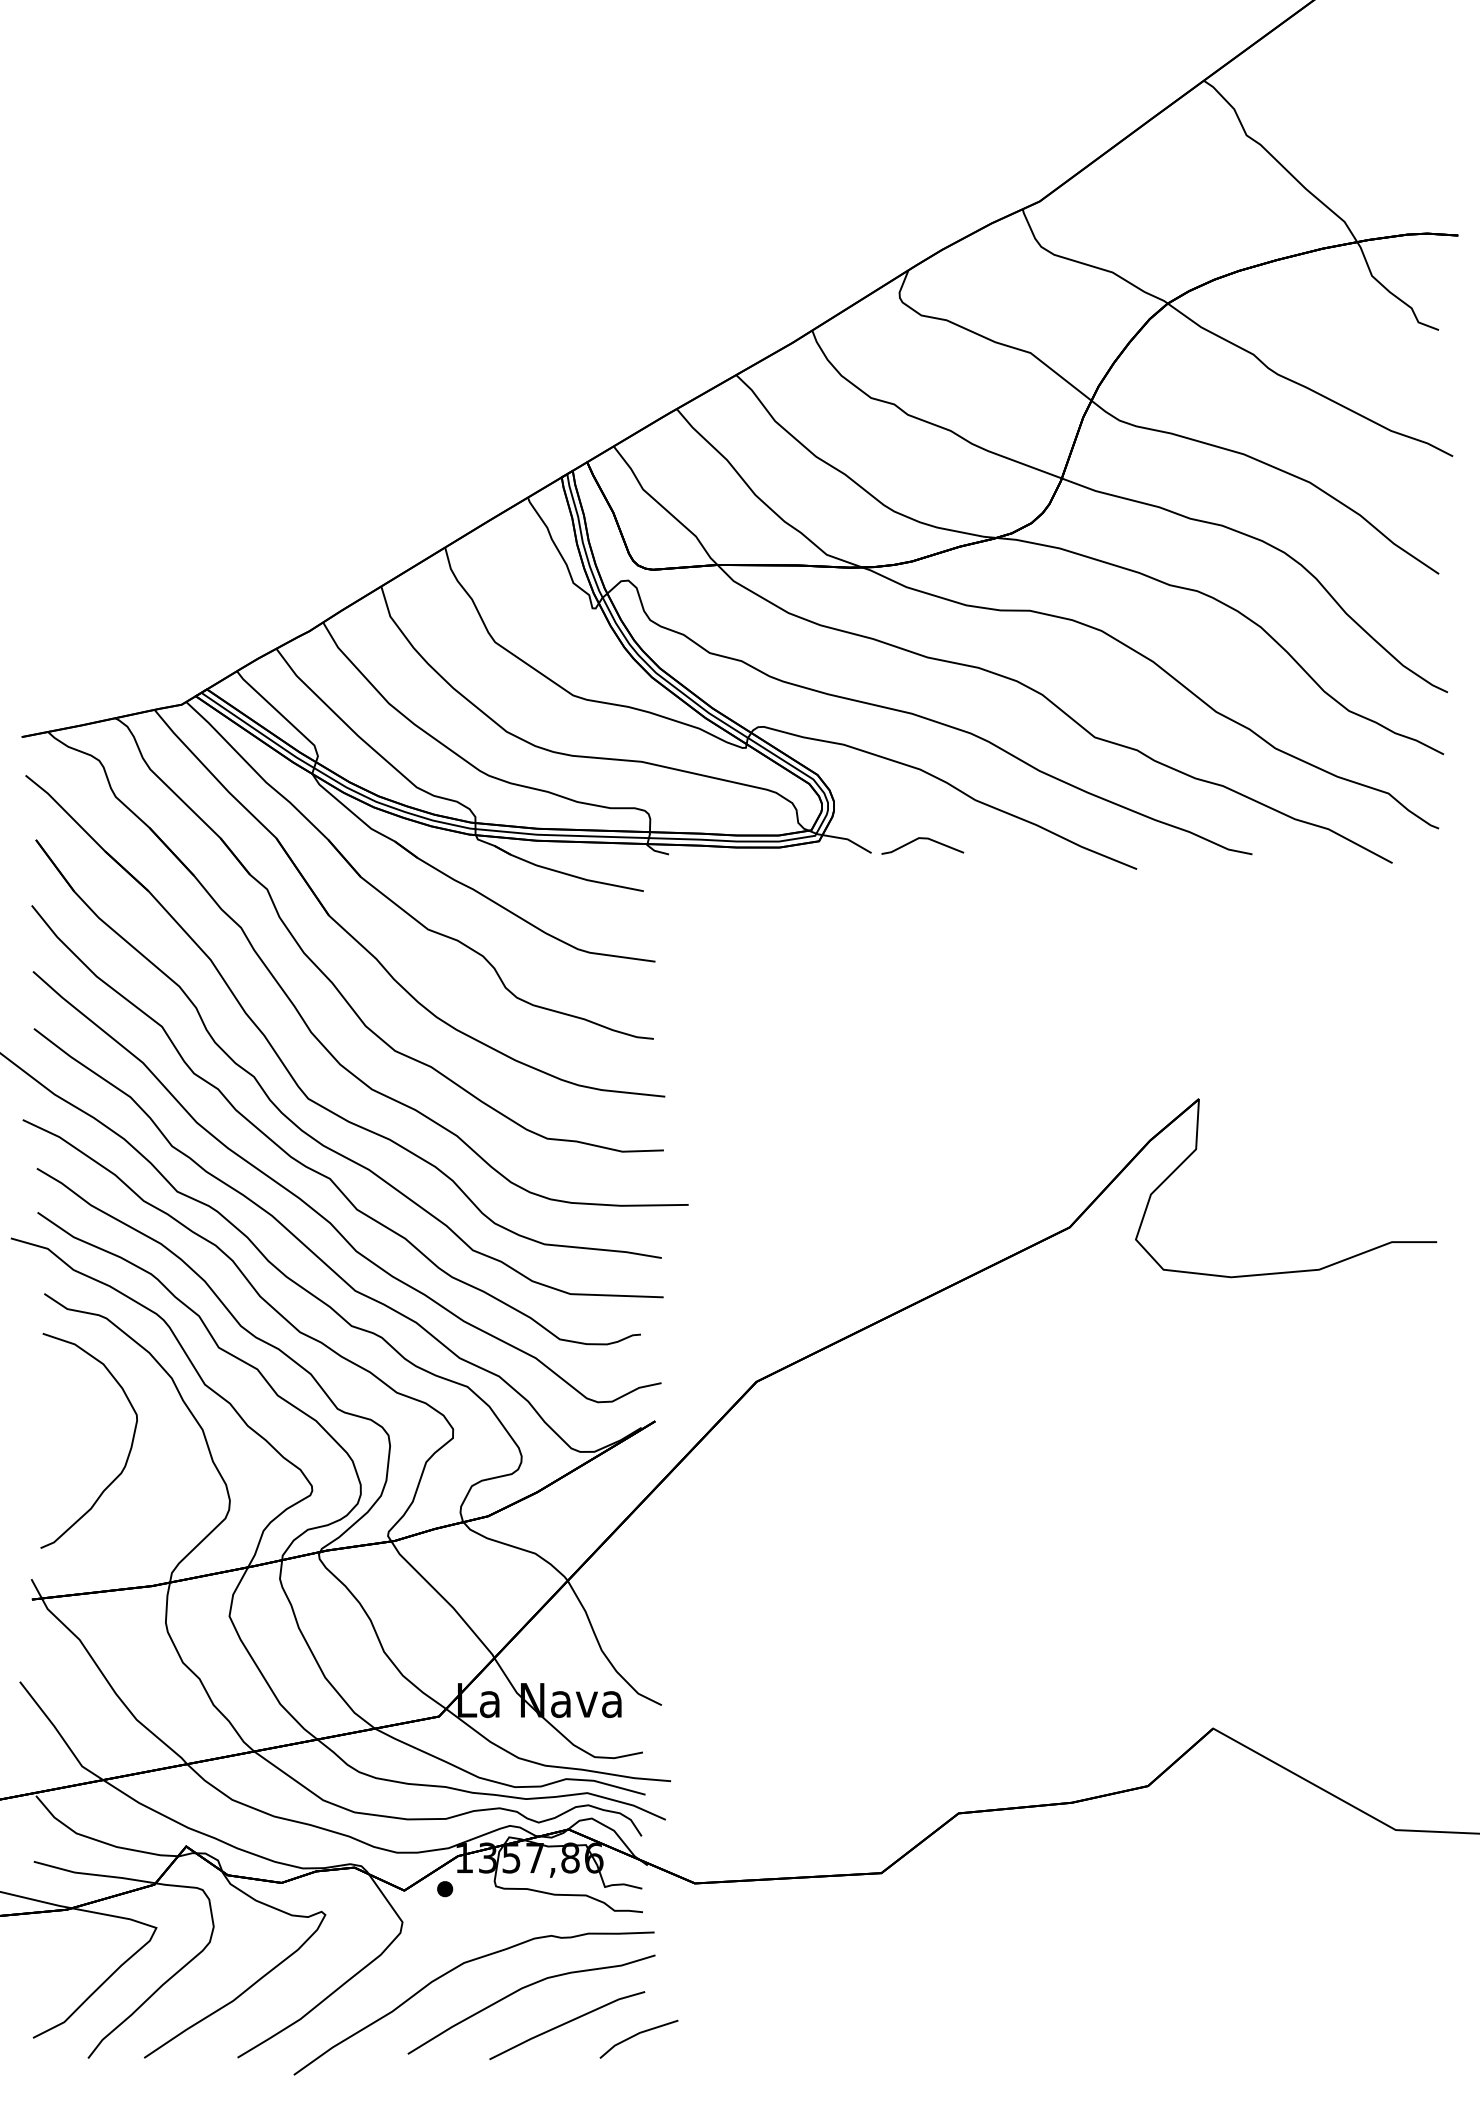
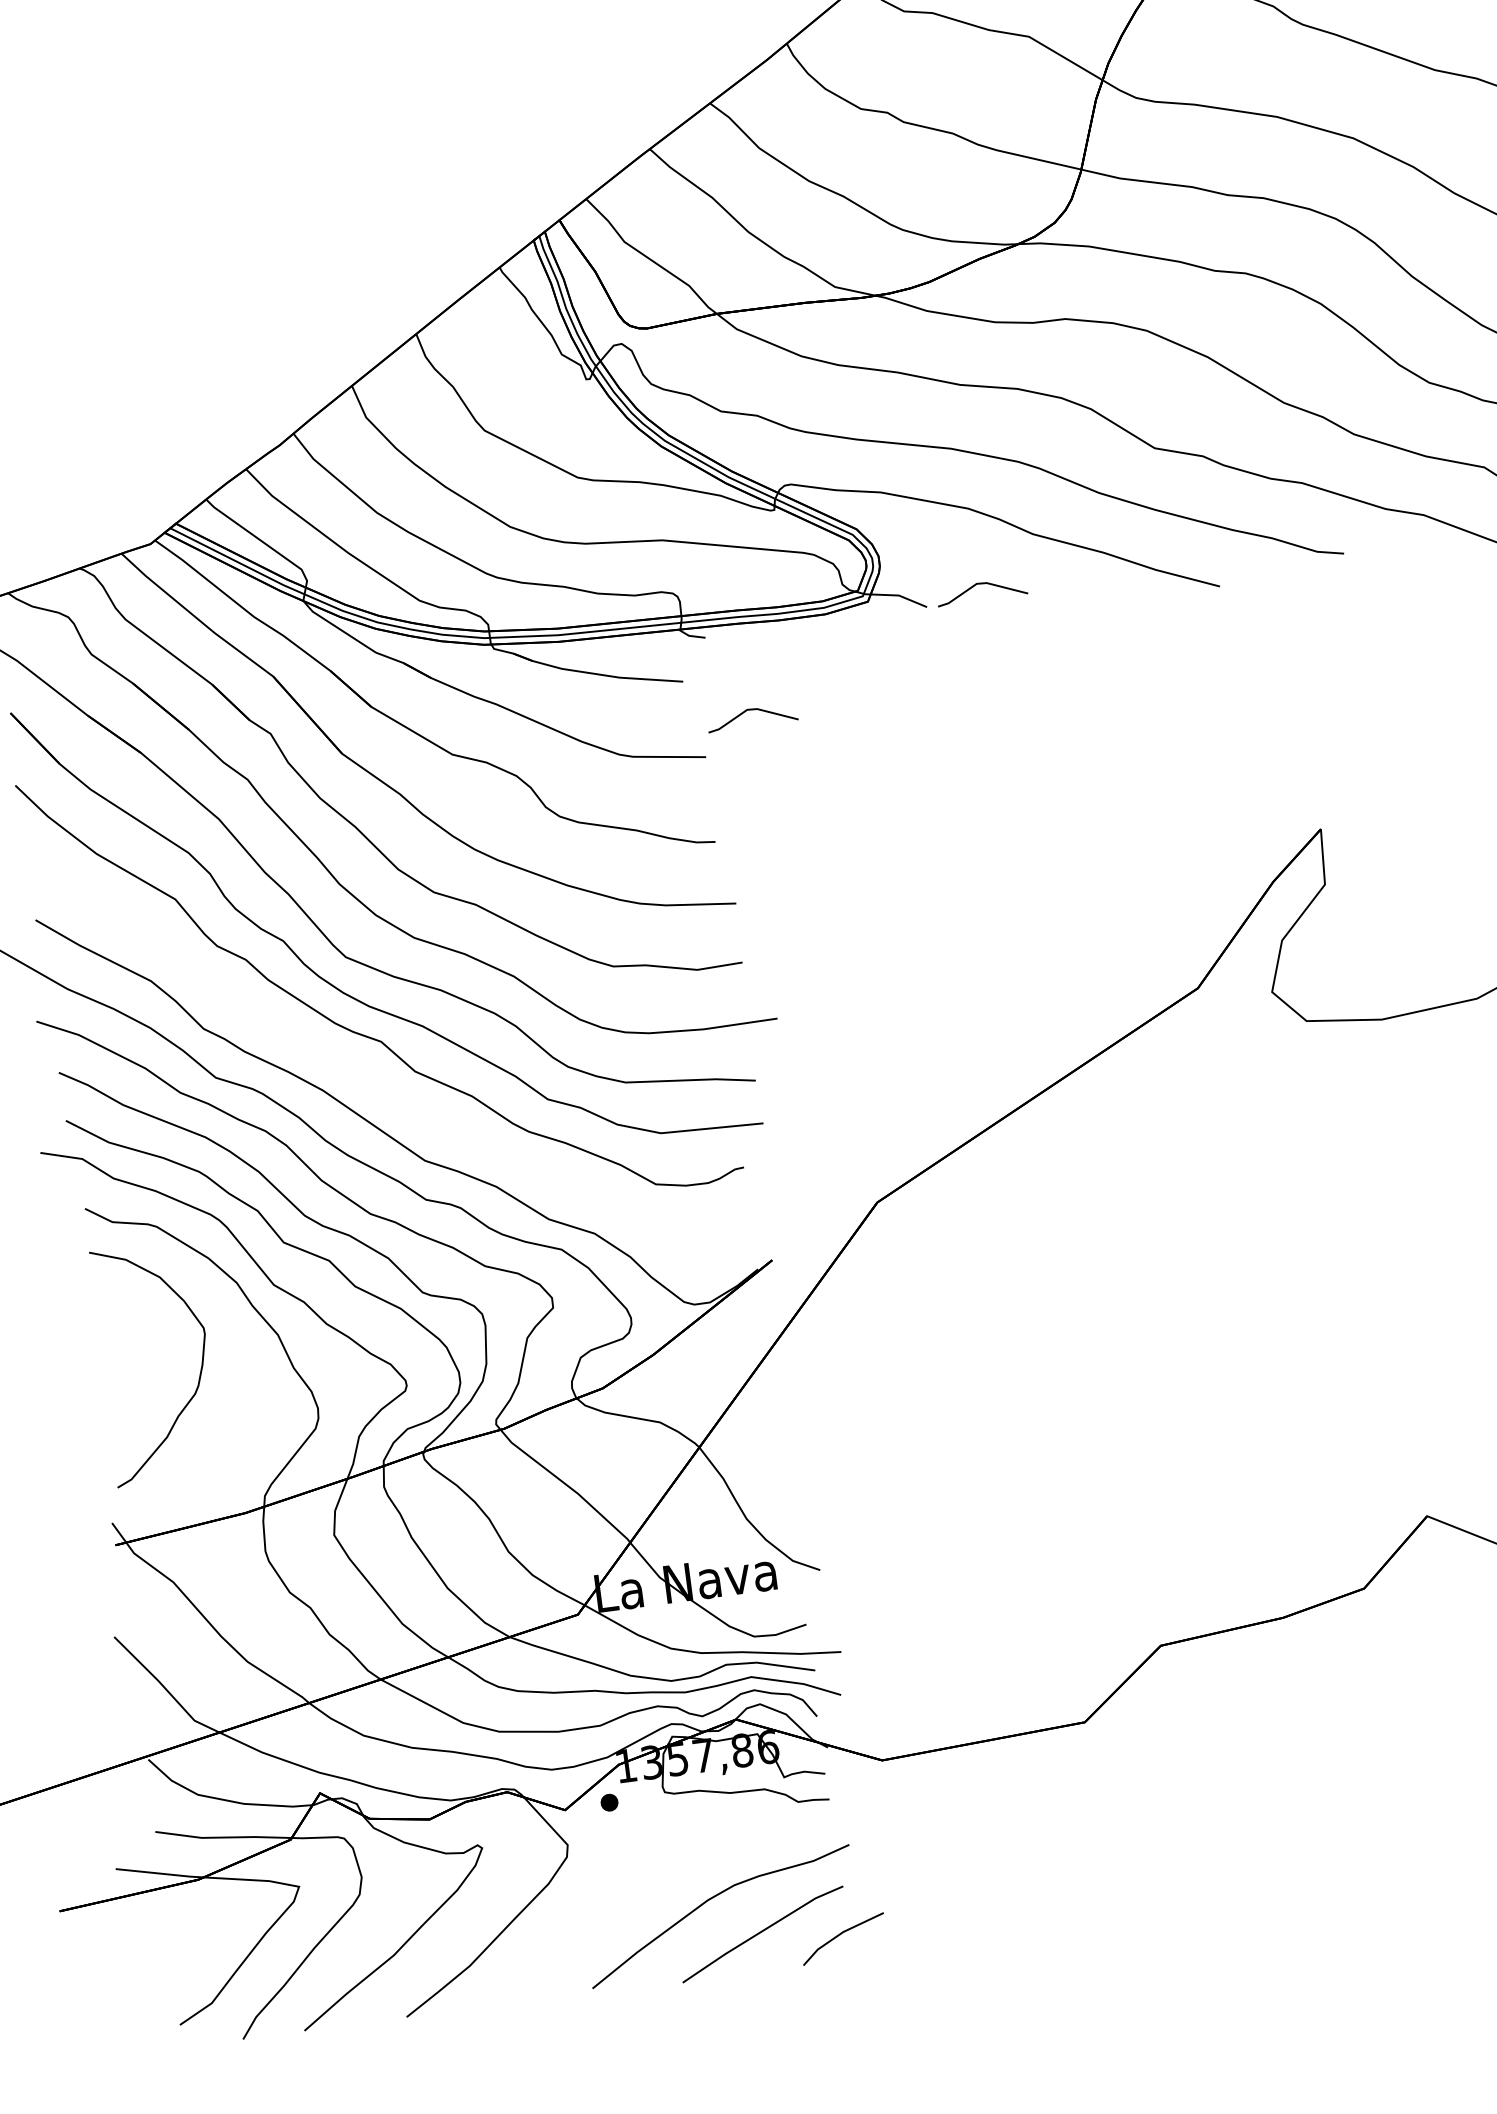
line: (701, 925) -> (751, 710), added
curve: (321, 1214) -> (376, 1082), removed
curve: (455, 1969) -> (632, 1889), removed

